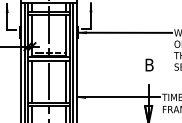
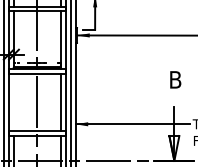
line: (31, 81) -> (13, 102), removed

